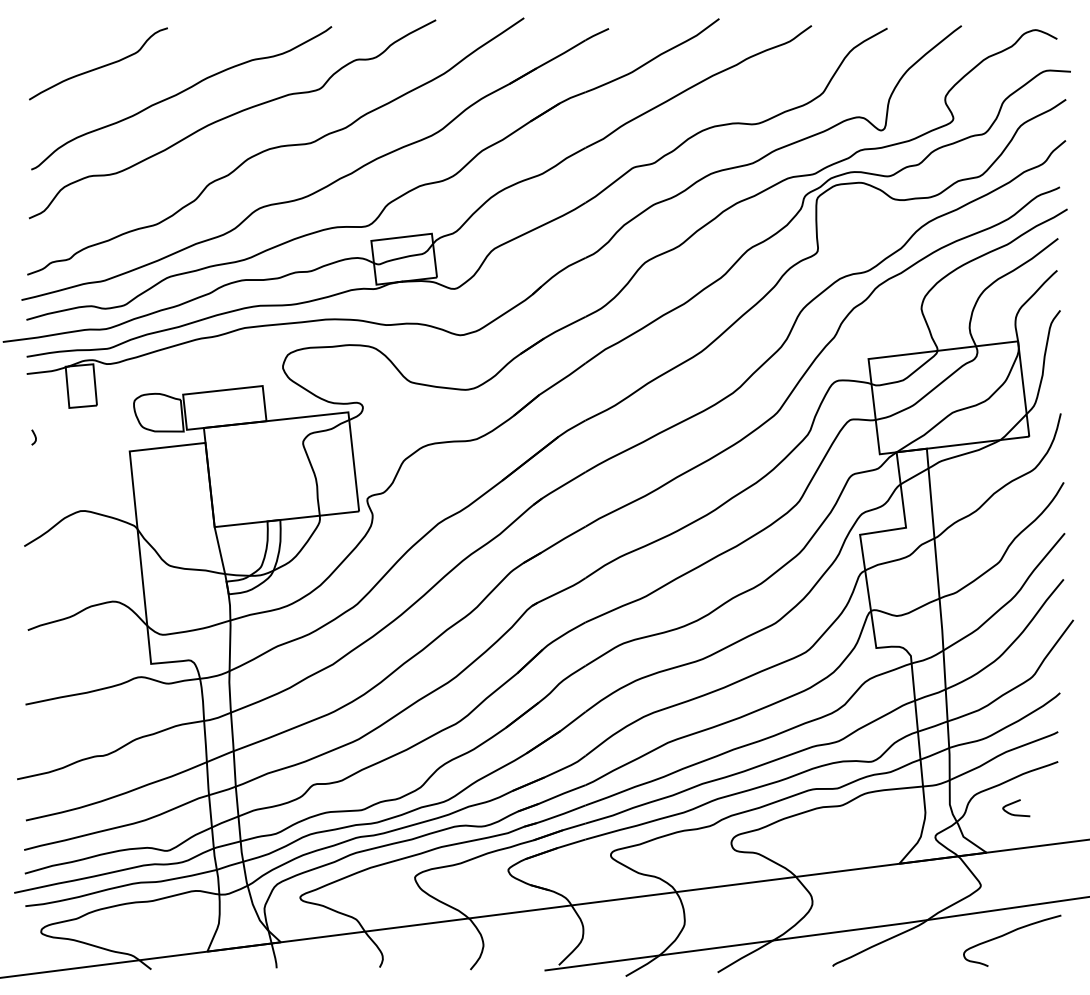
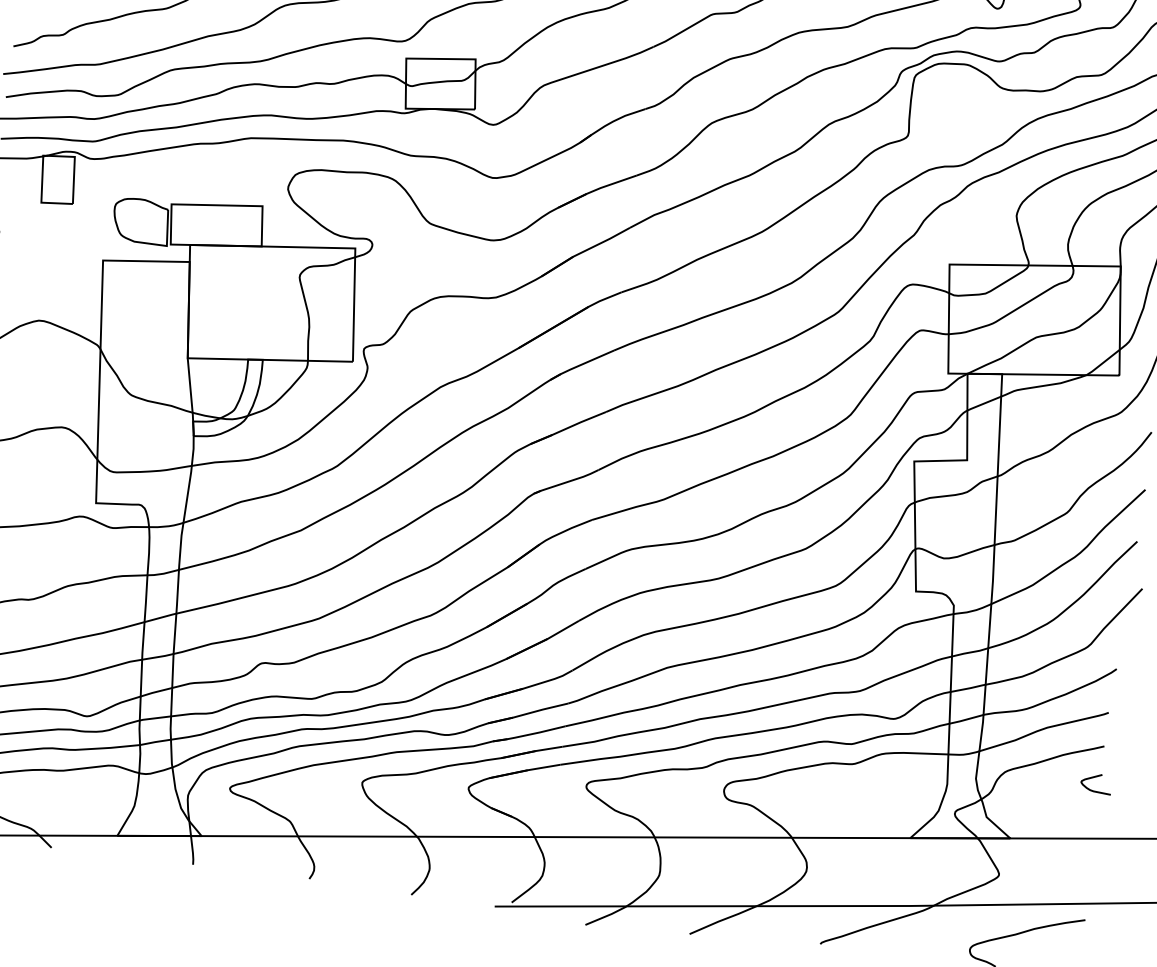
curve: (1014, 803) -> (1094, 778), moved

